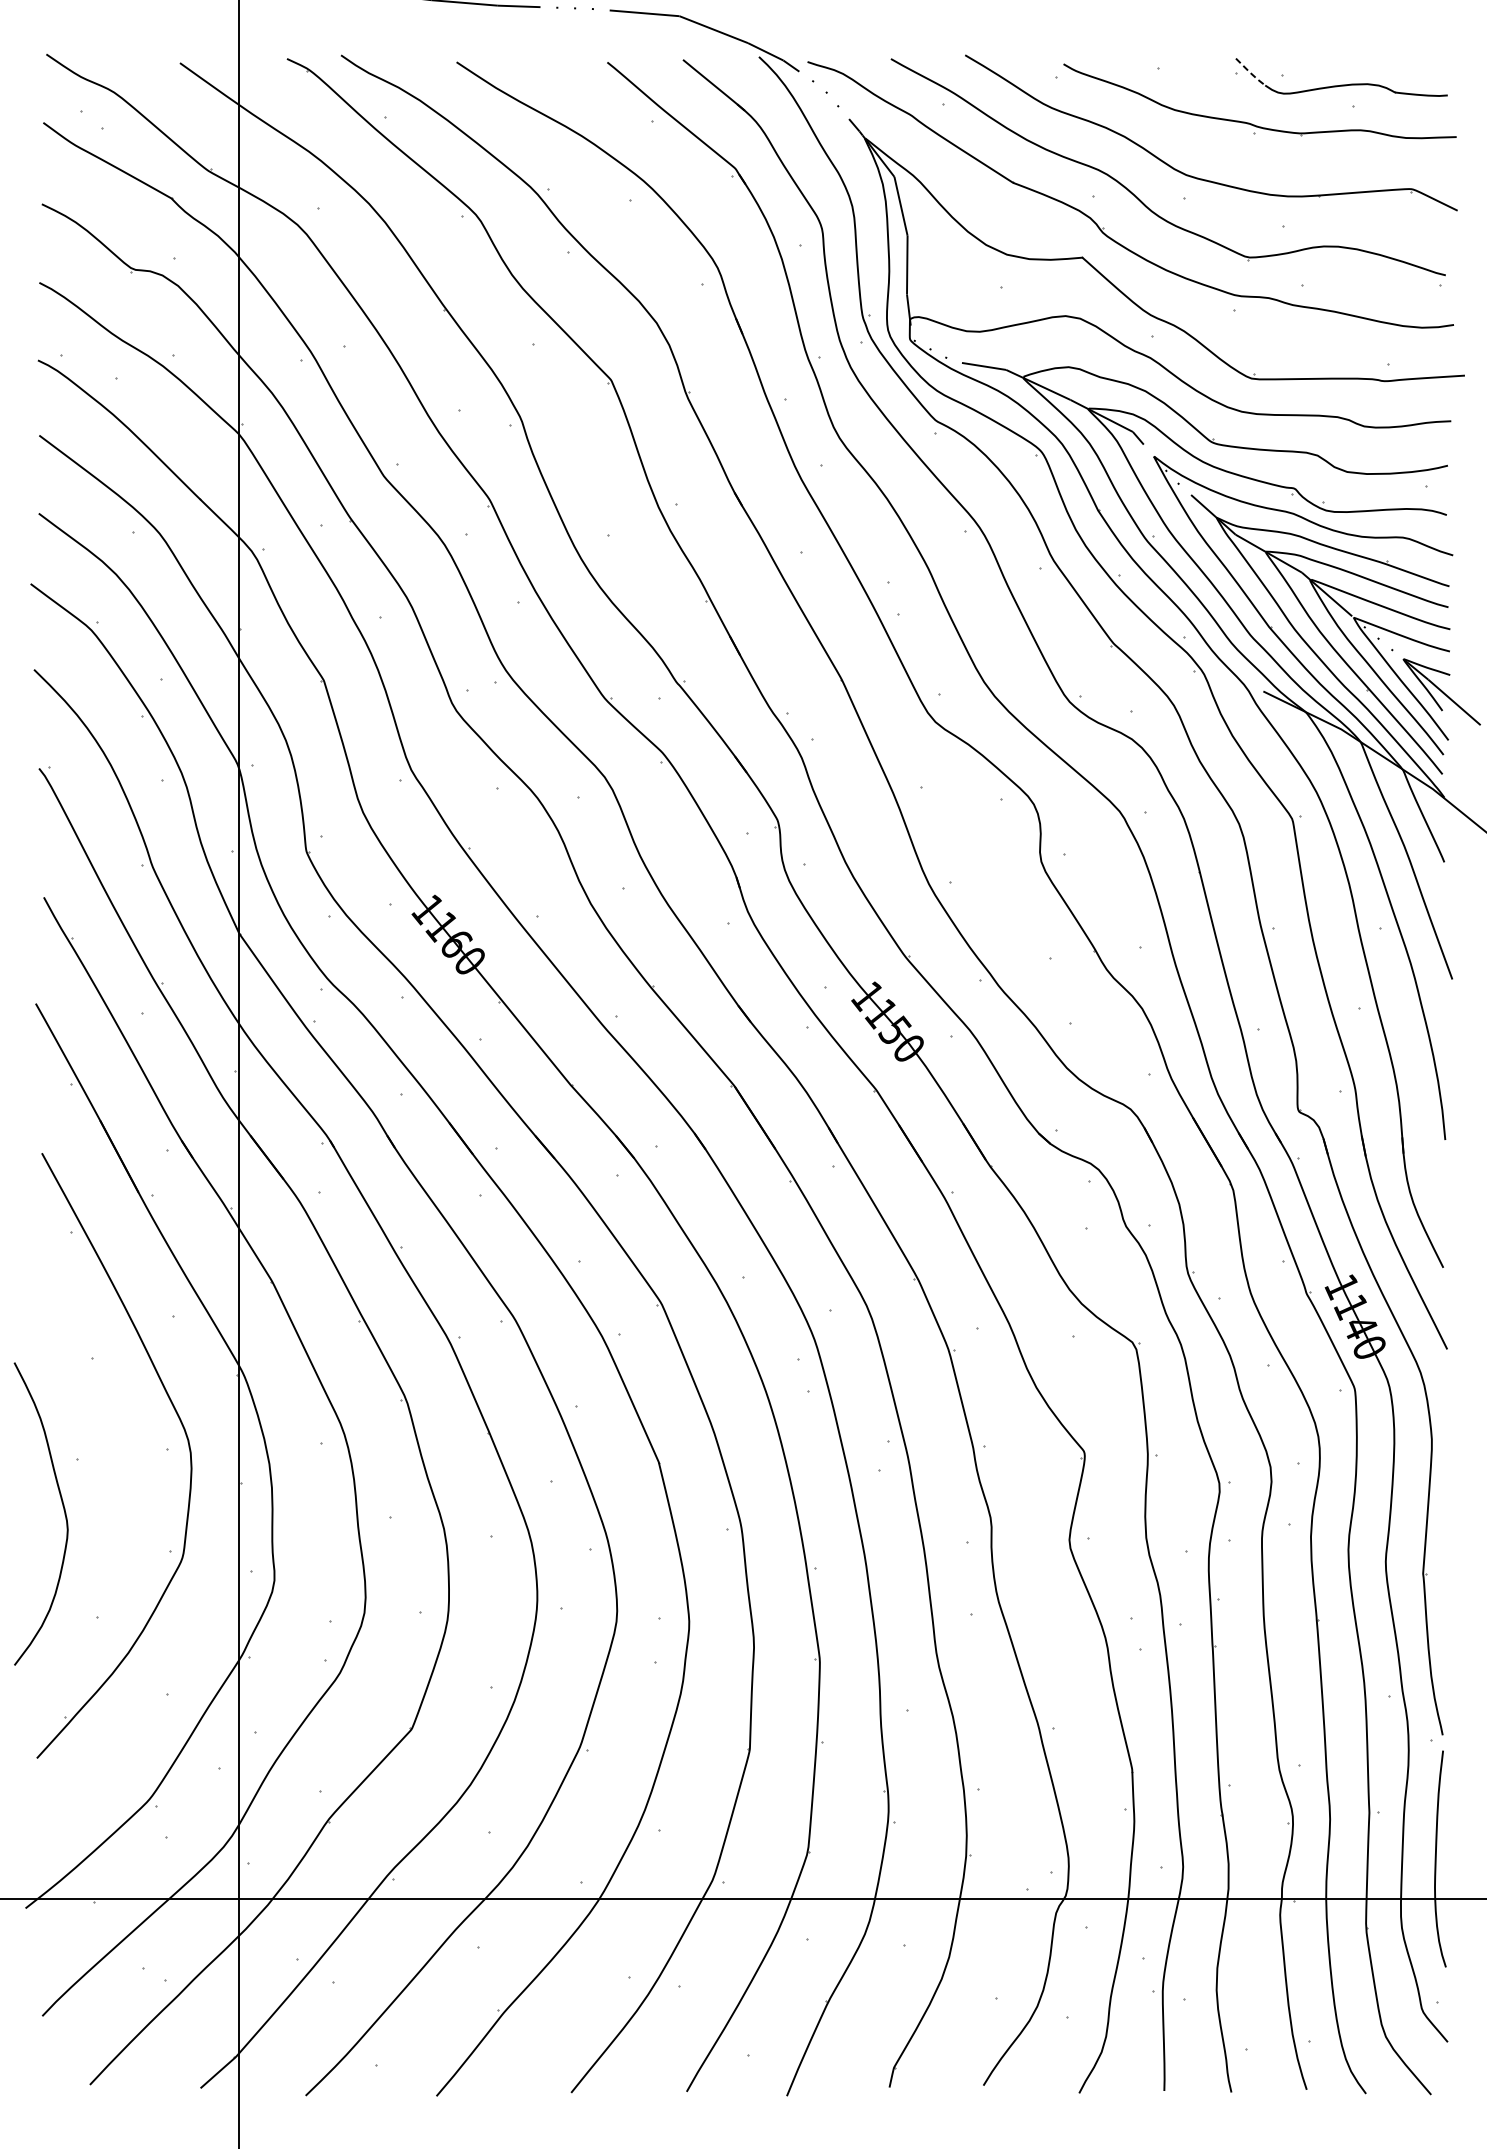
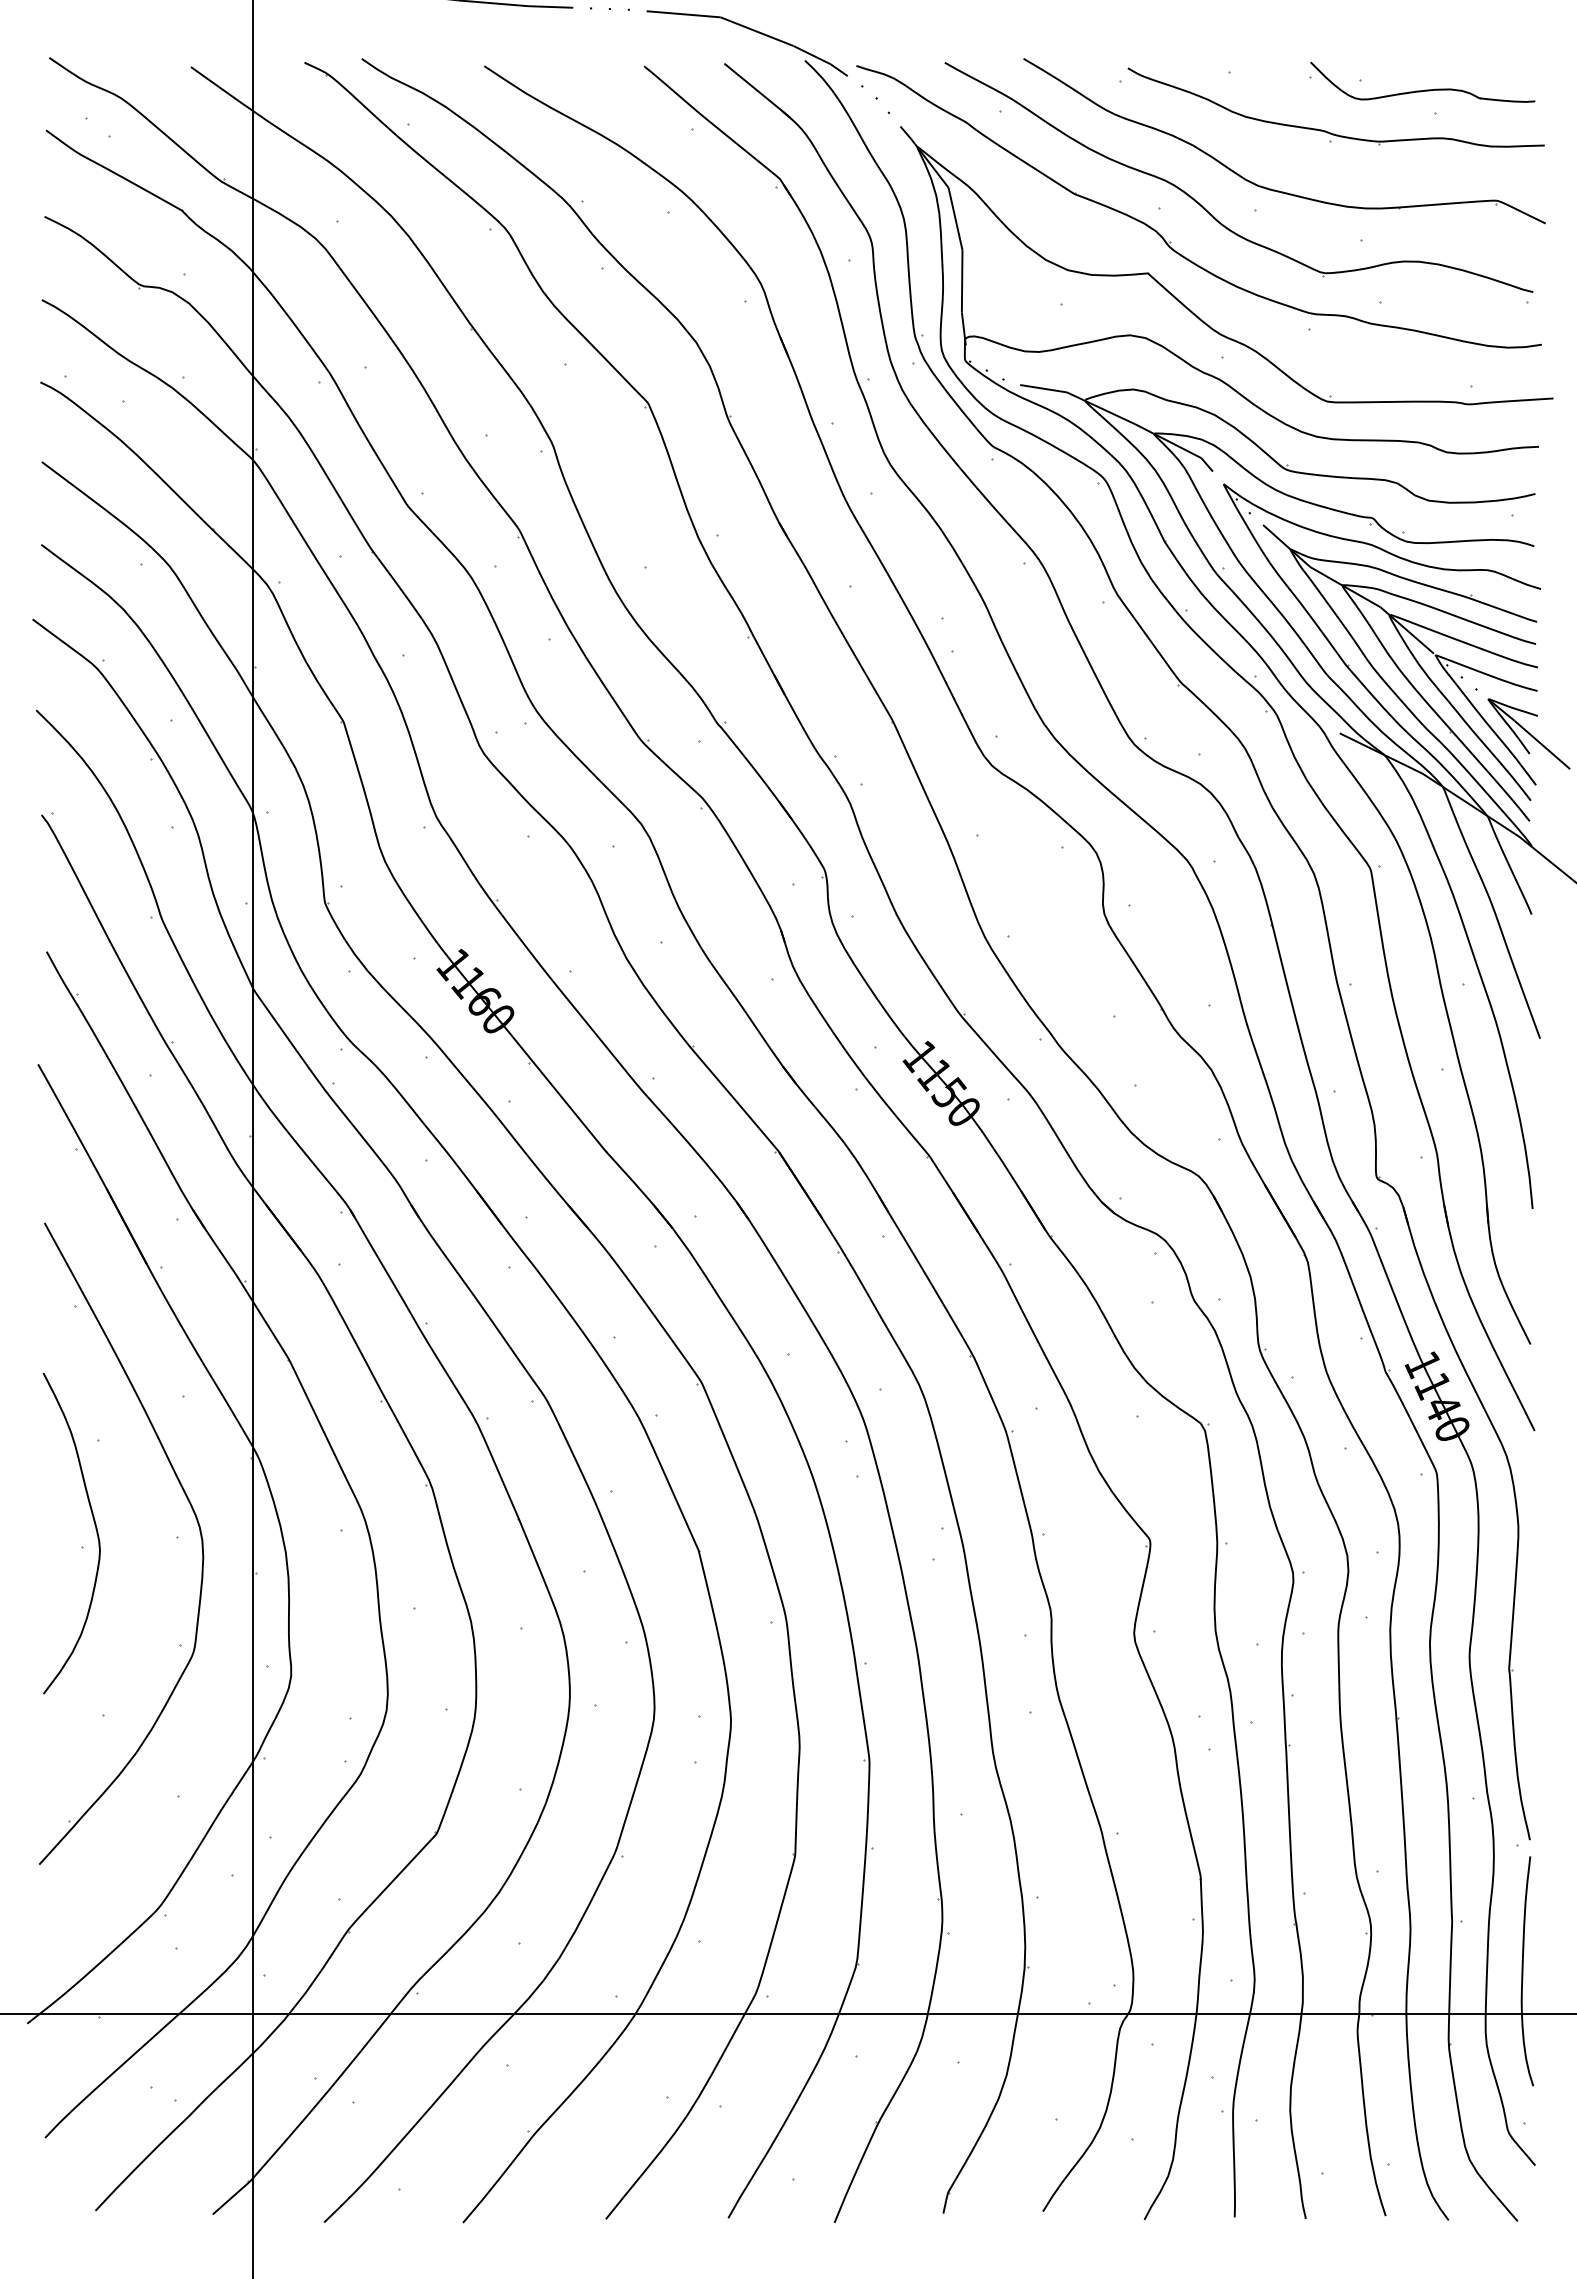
line: (1249, 72) -> (1325, 77), dashed -> solid
curve: (63, 1510) -> (95, 1529), moved

